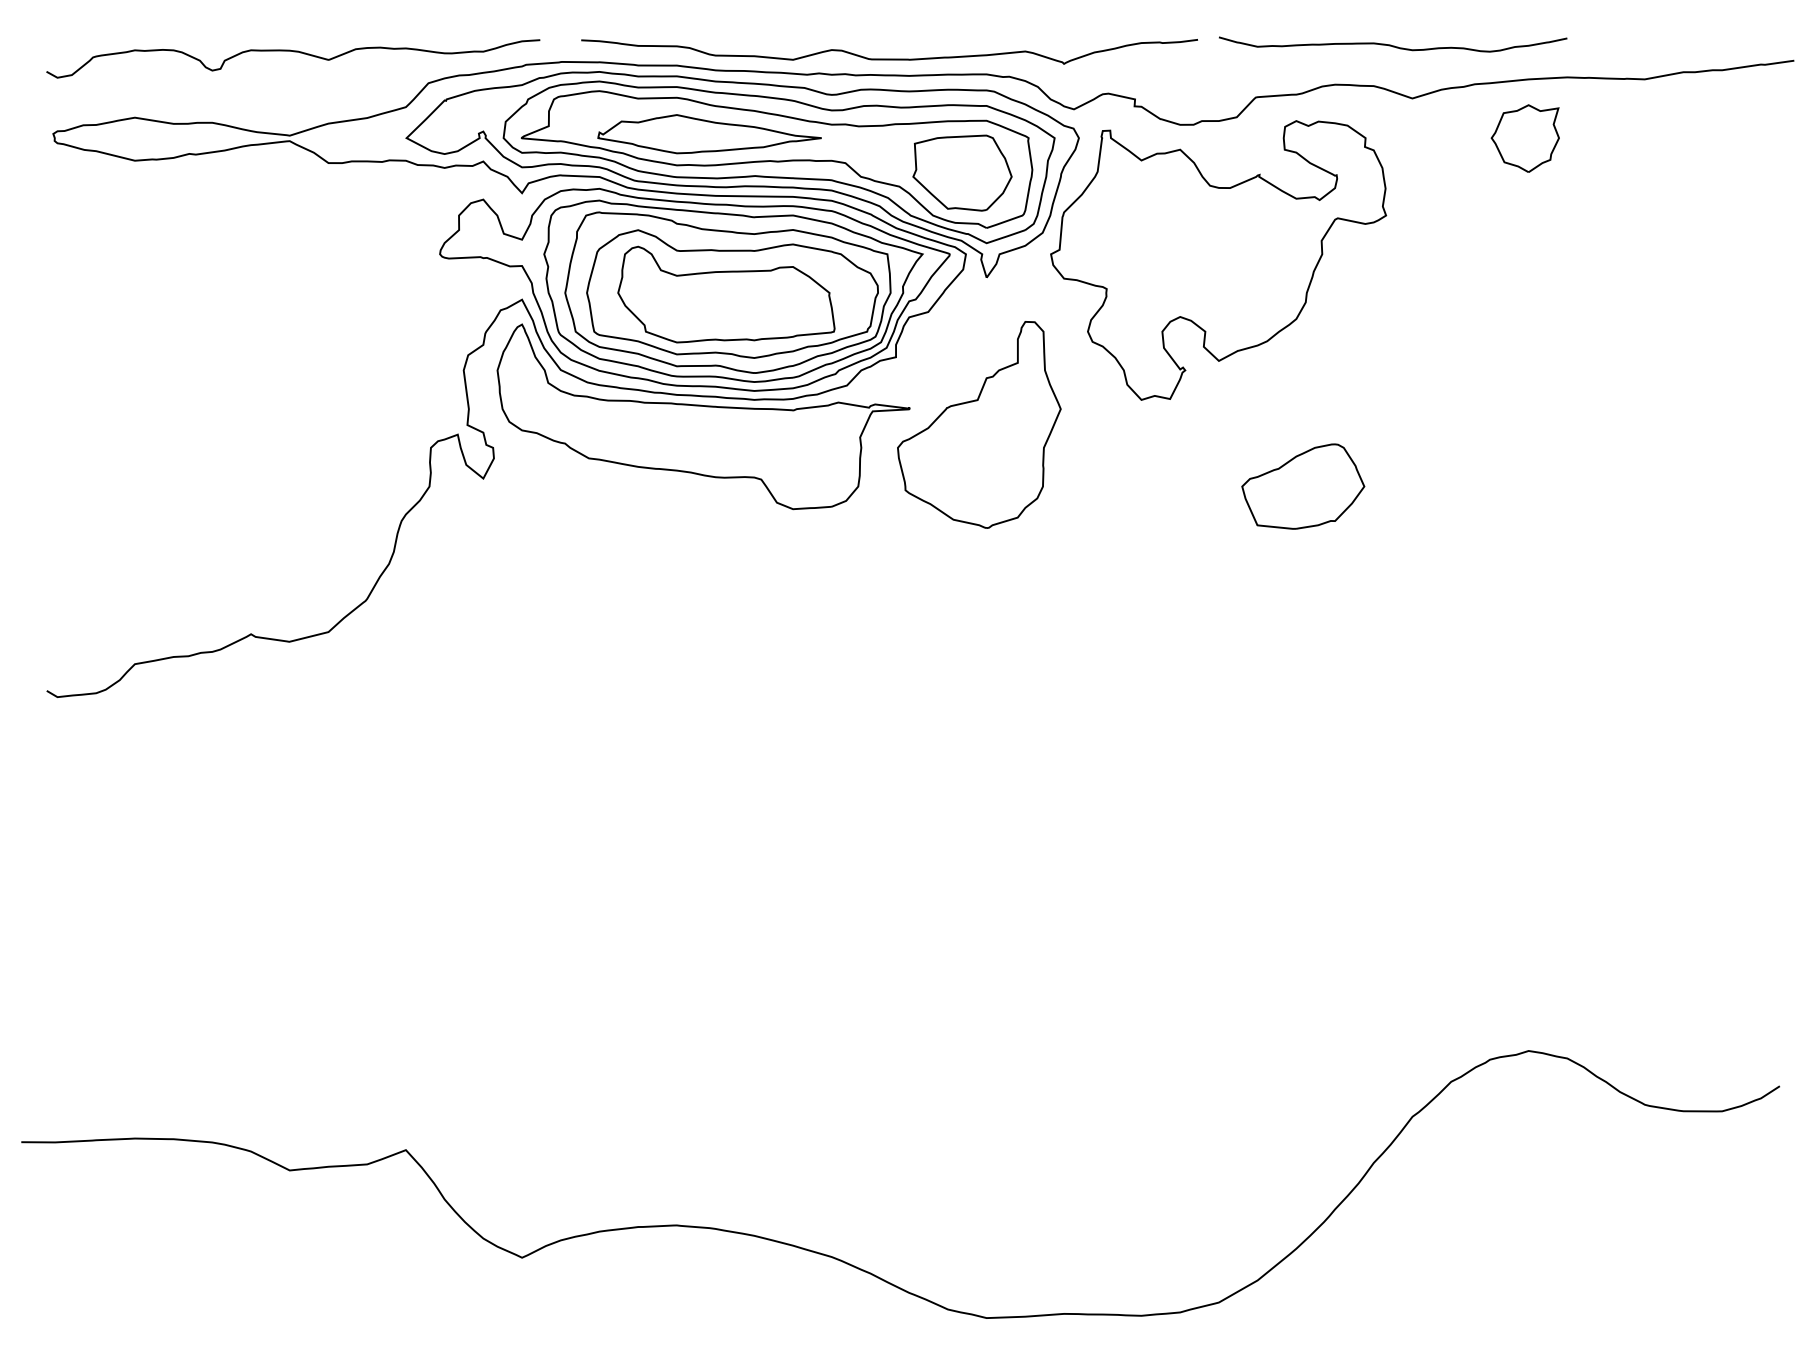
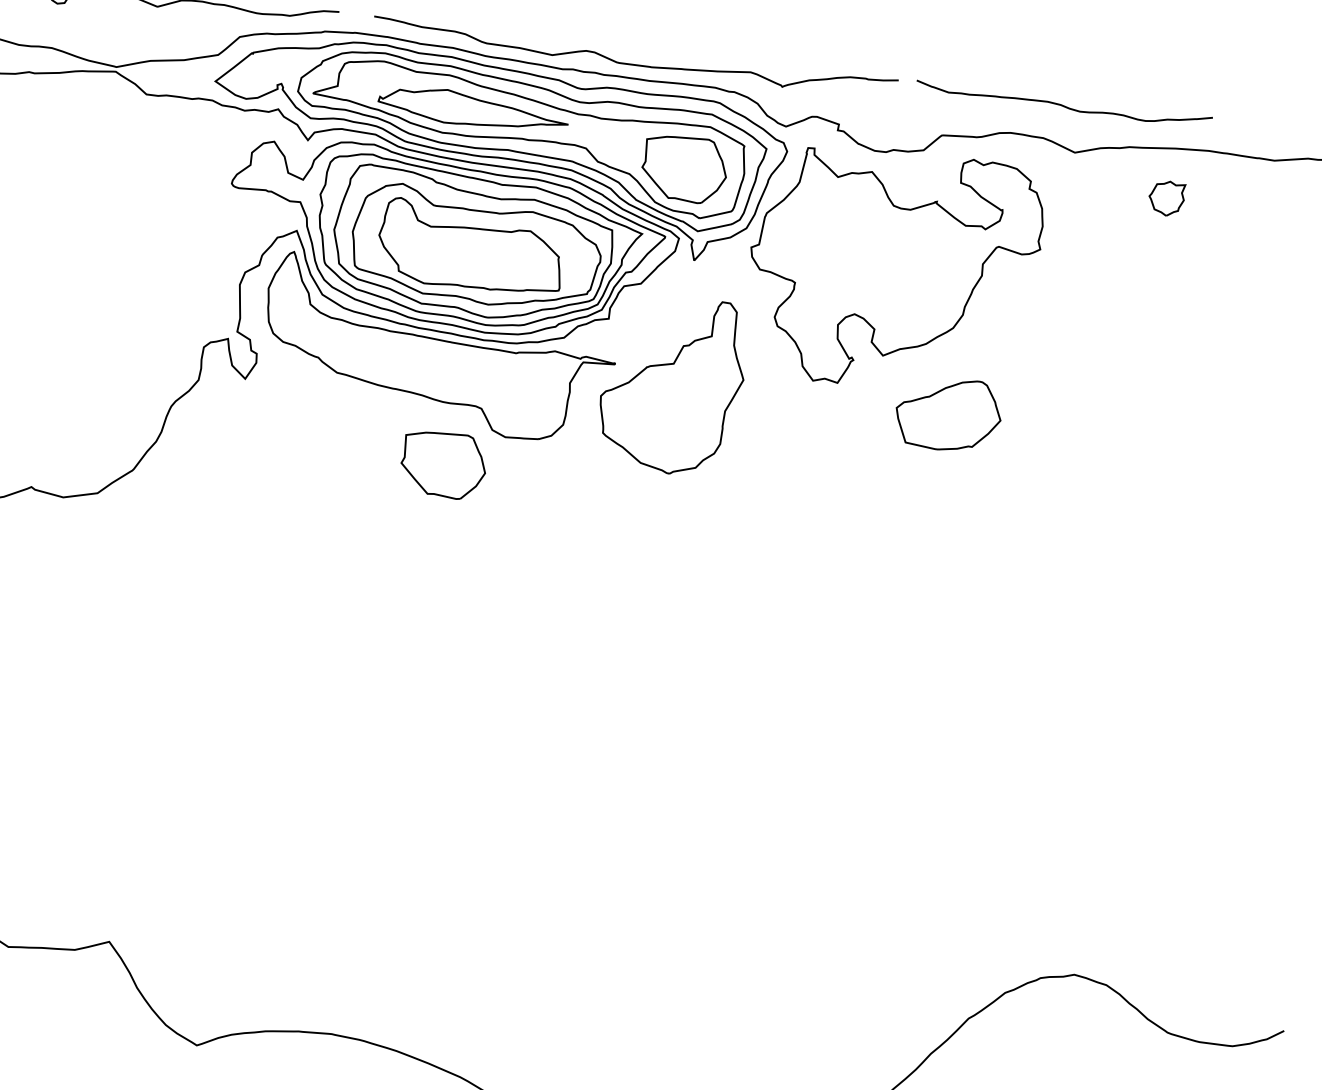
part: (1524, 138) -> (1166, 198), size x0.6
part: (1303, 486) -> (948, 414), moved
part: (725, 549) -> (443, 464), added

